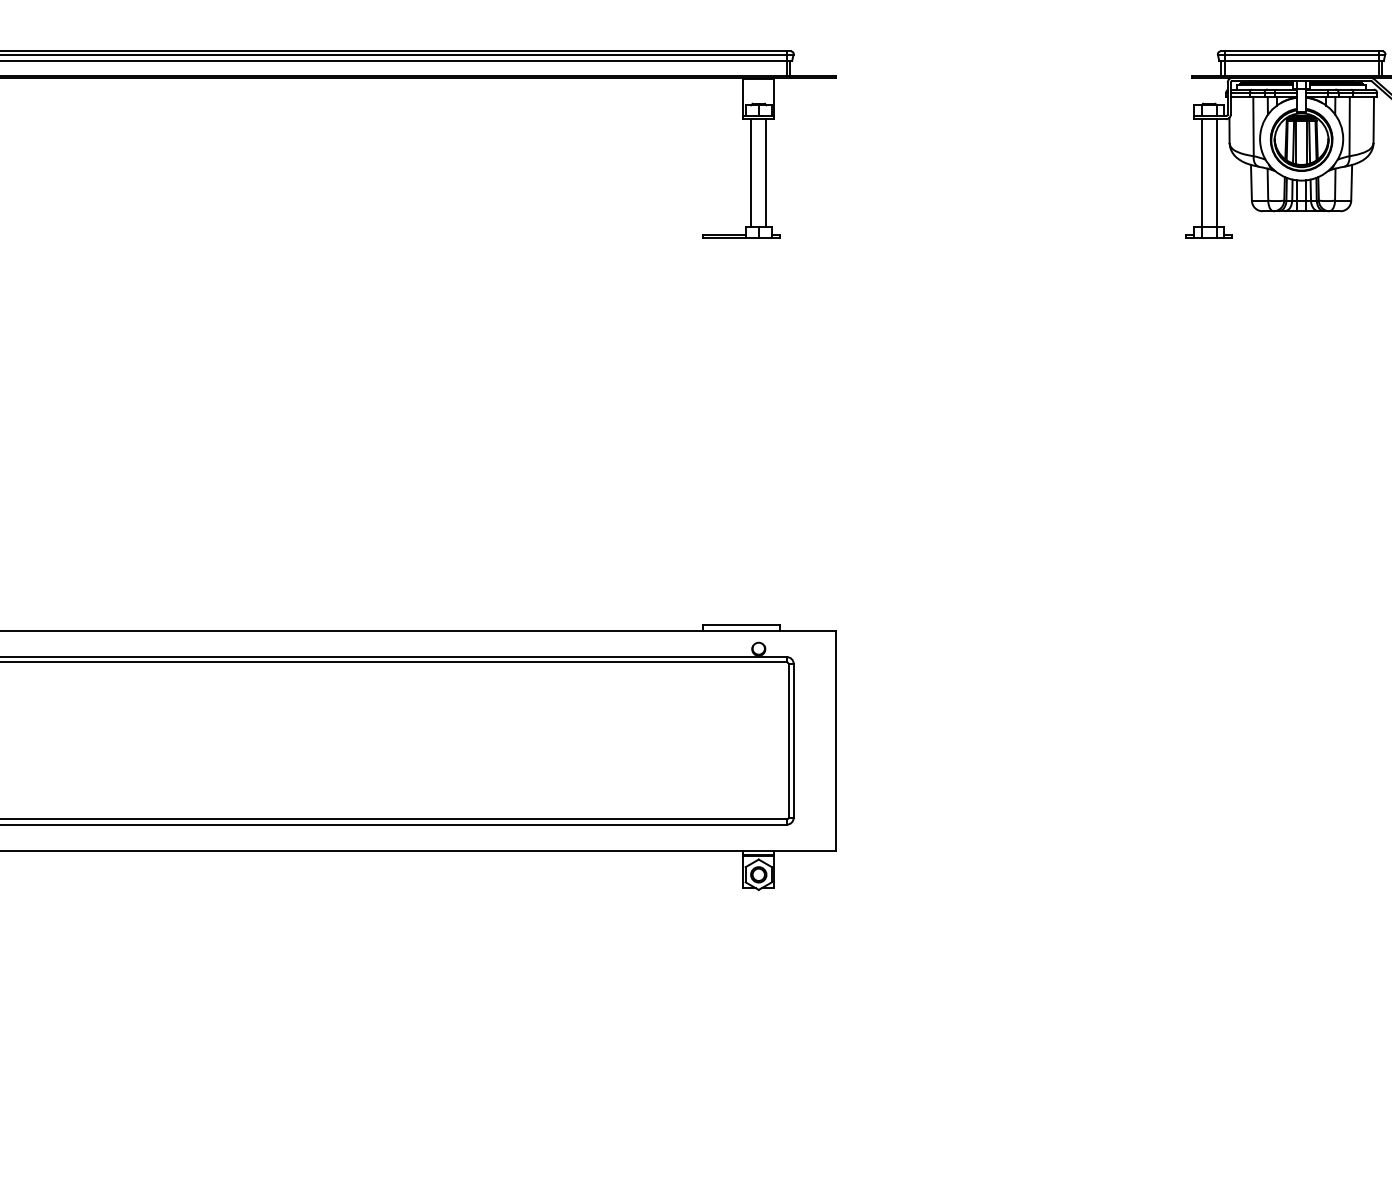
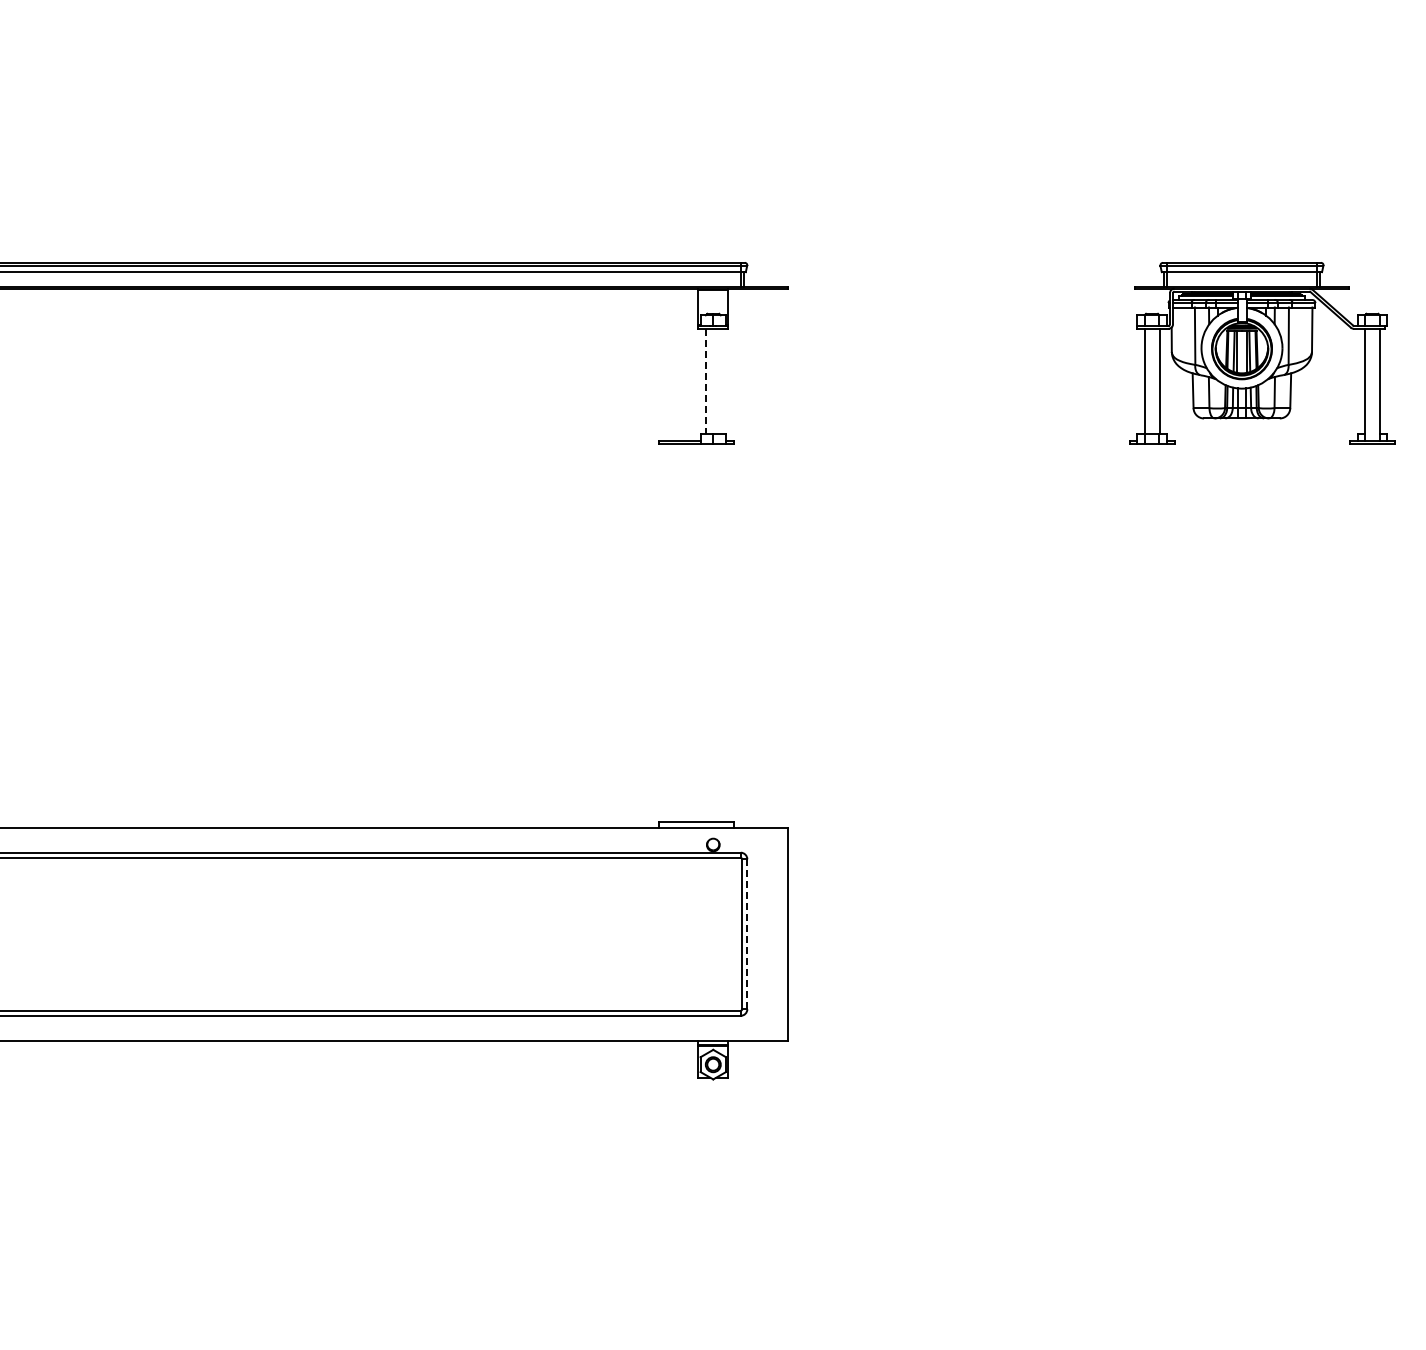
line: (766, 172) -> (720, 380), removed
line: (750, 173) -> (705, 381), solid -> dashed
line: (793, 741) -> (747, 934), solid -> dashed

